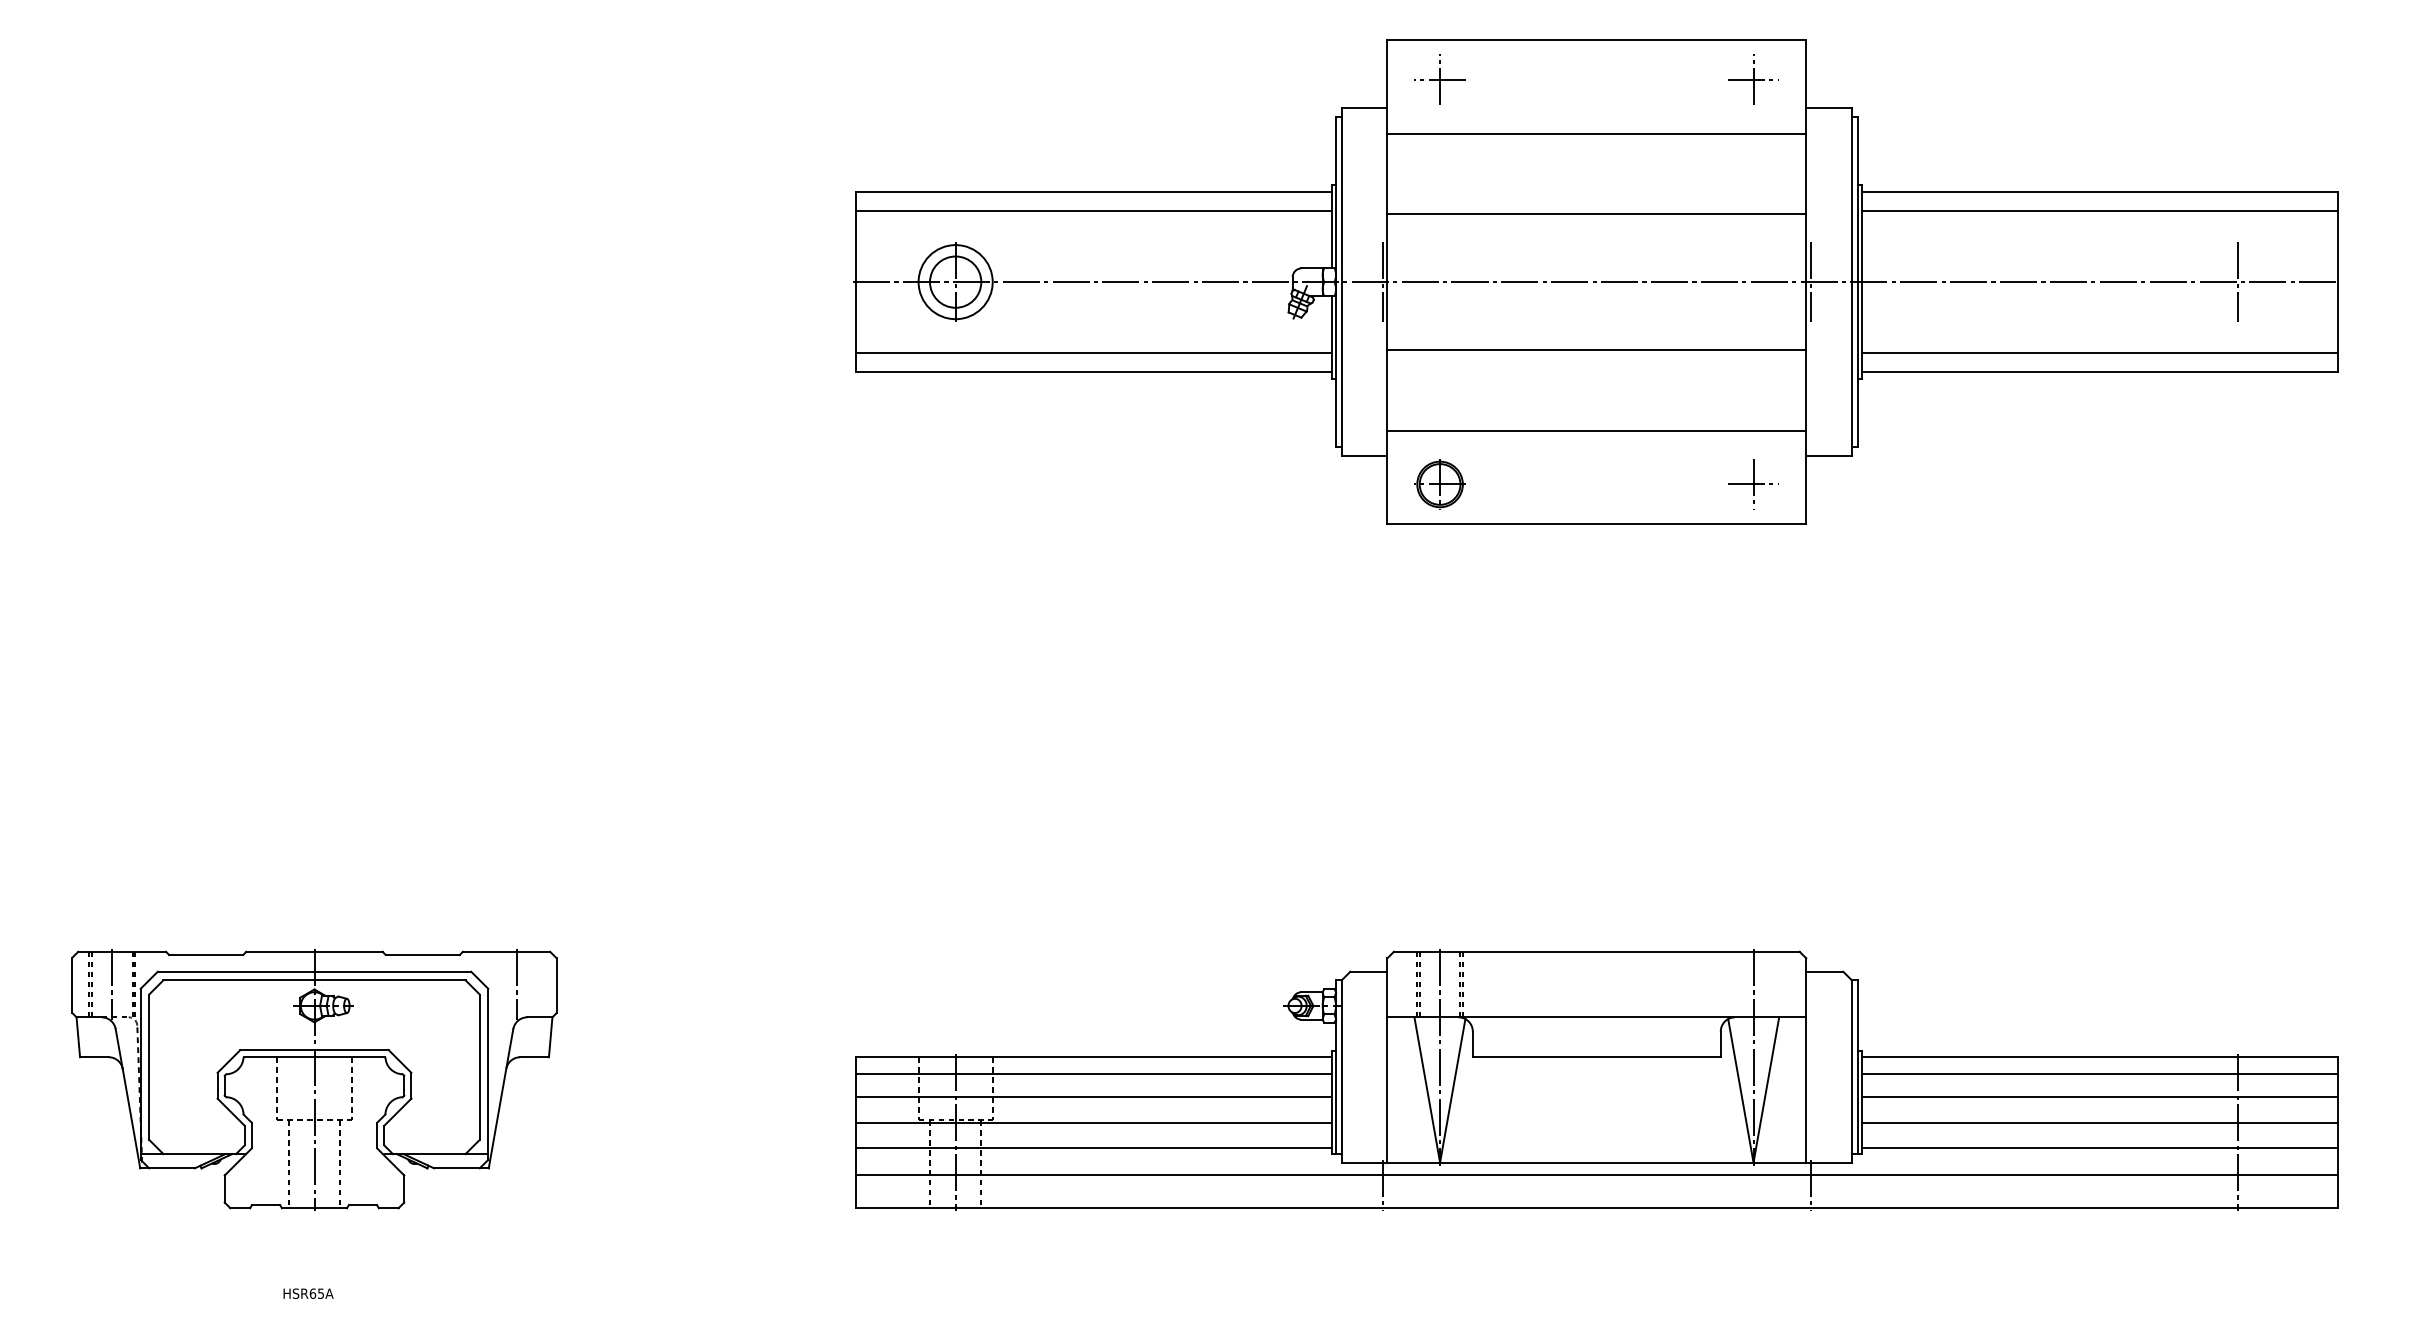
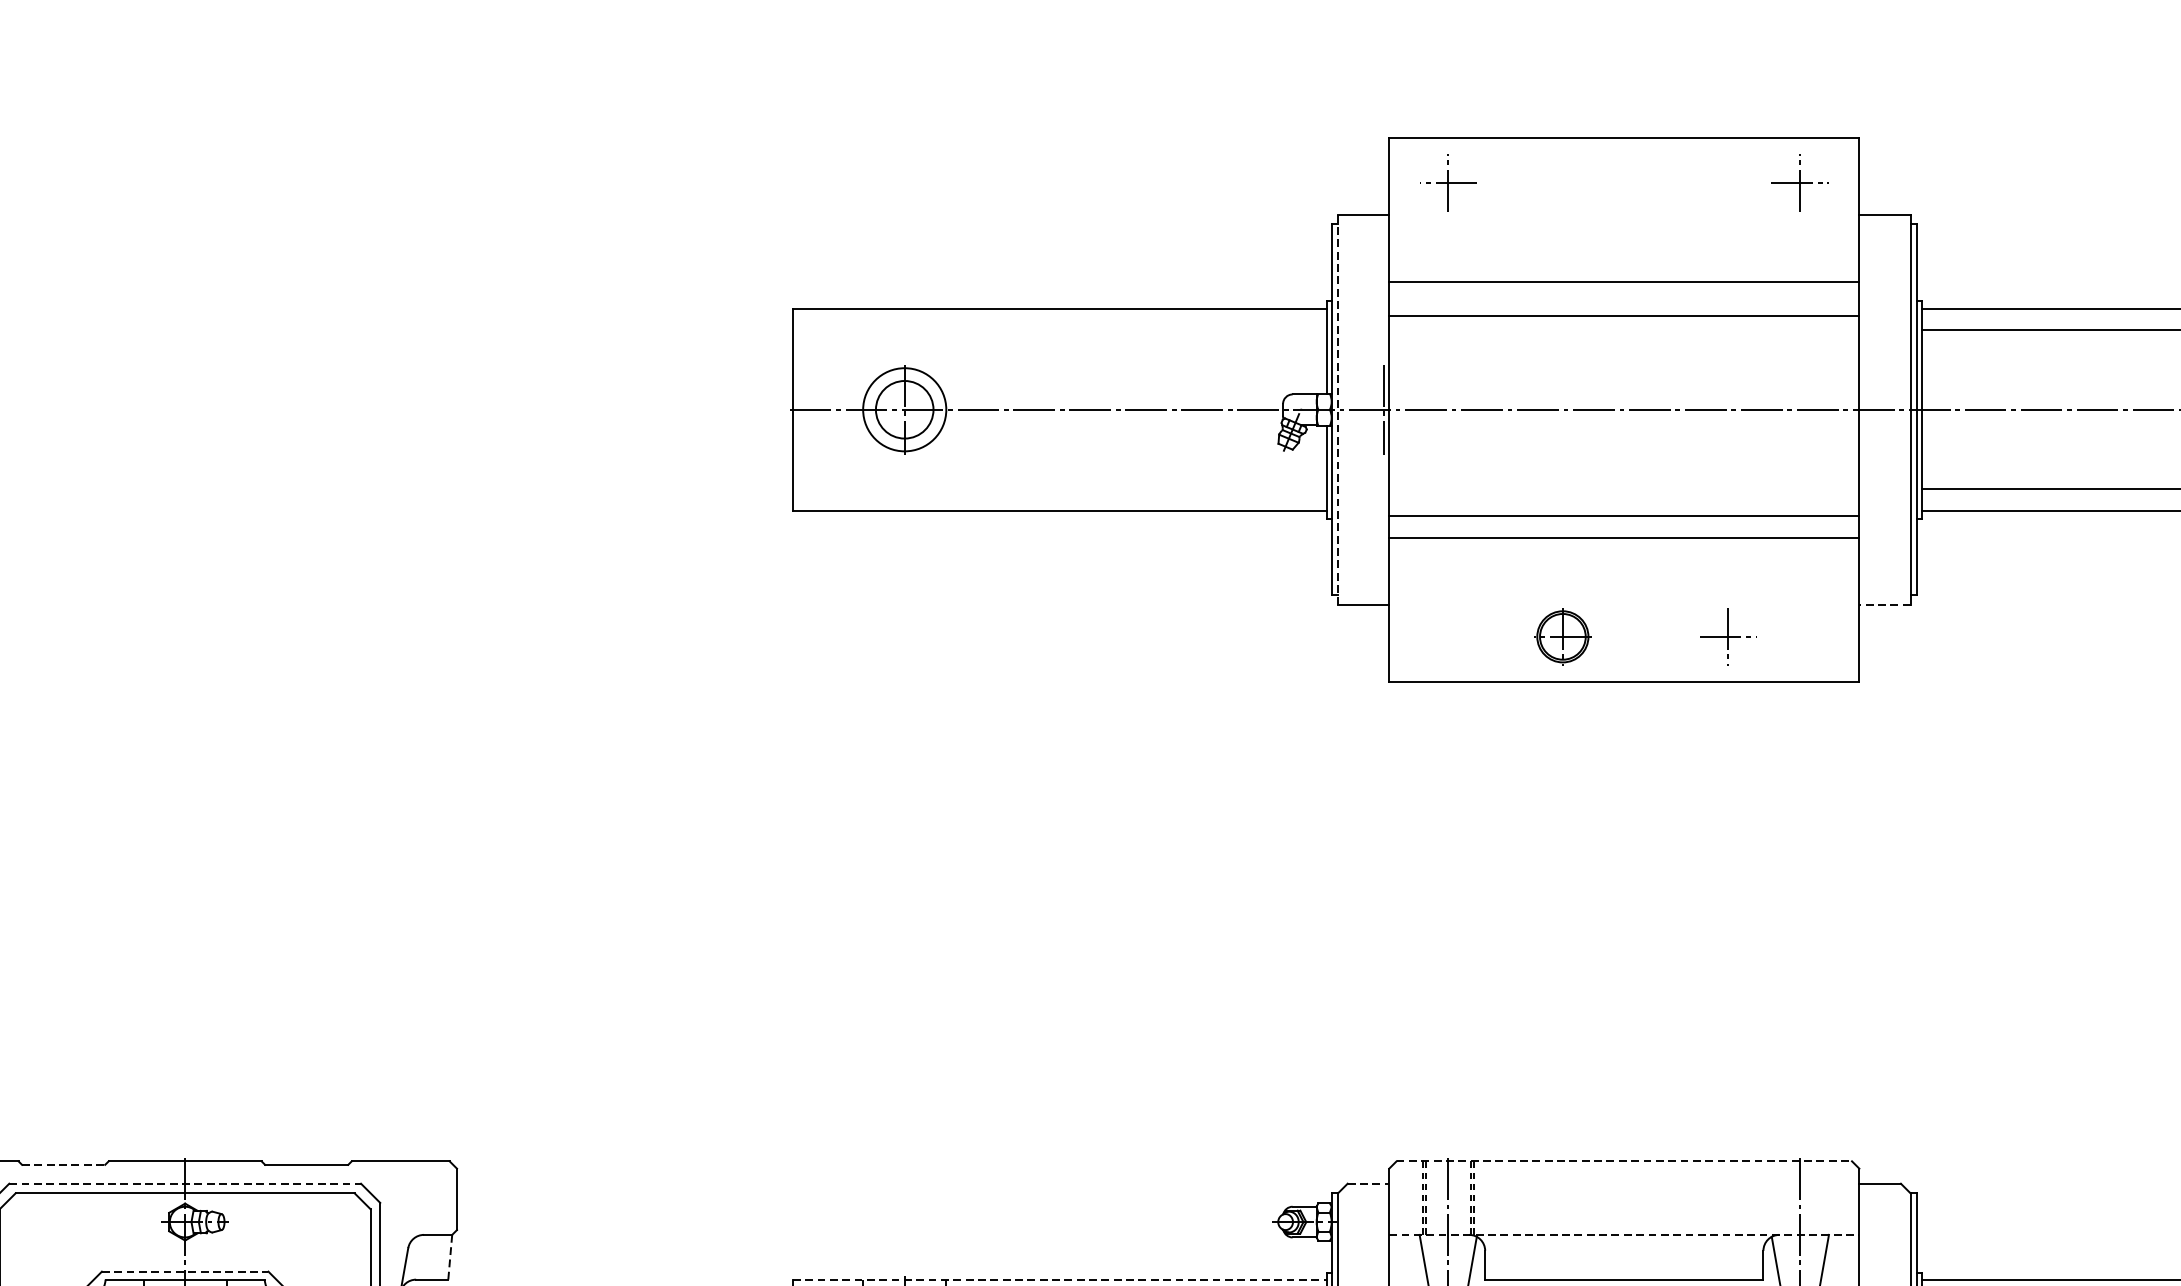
line: (1596, 133) -> (1623, 315), moved
line: (1093, 211) -> (1059, 330), removed
line: (1596, 214) -> (1623, 282), moved
line: (1341, 282) -> (1337, 410), solid -> dashed
line: (1810, 282) -> (1864, 410), removed
line: (1596, 350) -> (1623, 538), moved
line: (1093, 353) -> (1059, 489), removed
line: (1596, 430) -> (1623, 515), moved
line: (1829, 455) -> (1885, 604), solid -> dashed
part: (1439, 484) -> (1562, 636), moved
part: (1753, 484) -> (1728, 636), moved
line: (1596, 951) -> (1623, 1160), solid -> dashed
line: (206, 954) -> (63, 1164), solid -> dashed
line: (314, 971) -> (185, 1183), solid -> dashed
line: (1368, 971) -> (1368, 1183), solid -> dashed
line: (516, 984) -> (411, 1198), removed
line: (1597, 1017) -> (1625, 1235), solid -> dashed
line: (550, 1037) -> (450, 1257), solid -> dashed
line: (315, 1050) -> (186, 1272), solid -> dashed
line: (1093, 1057) -> (1059, 1279), solid -> dashed

